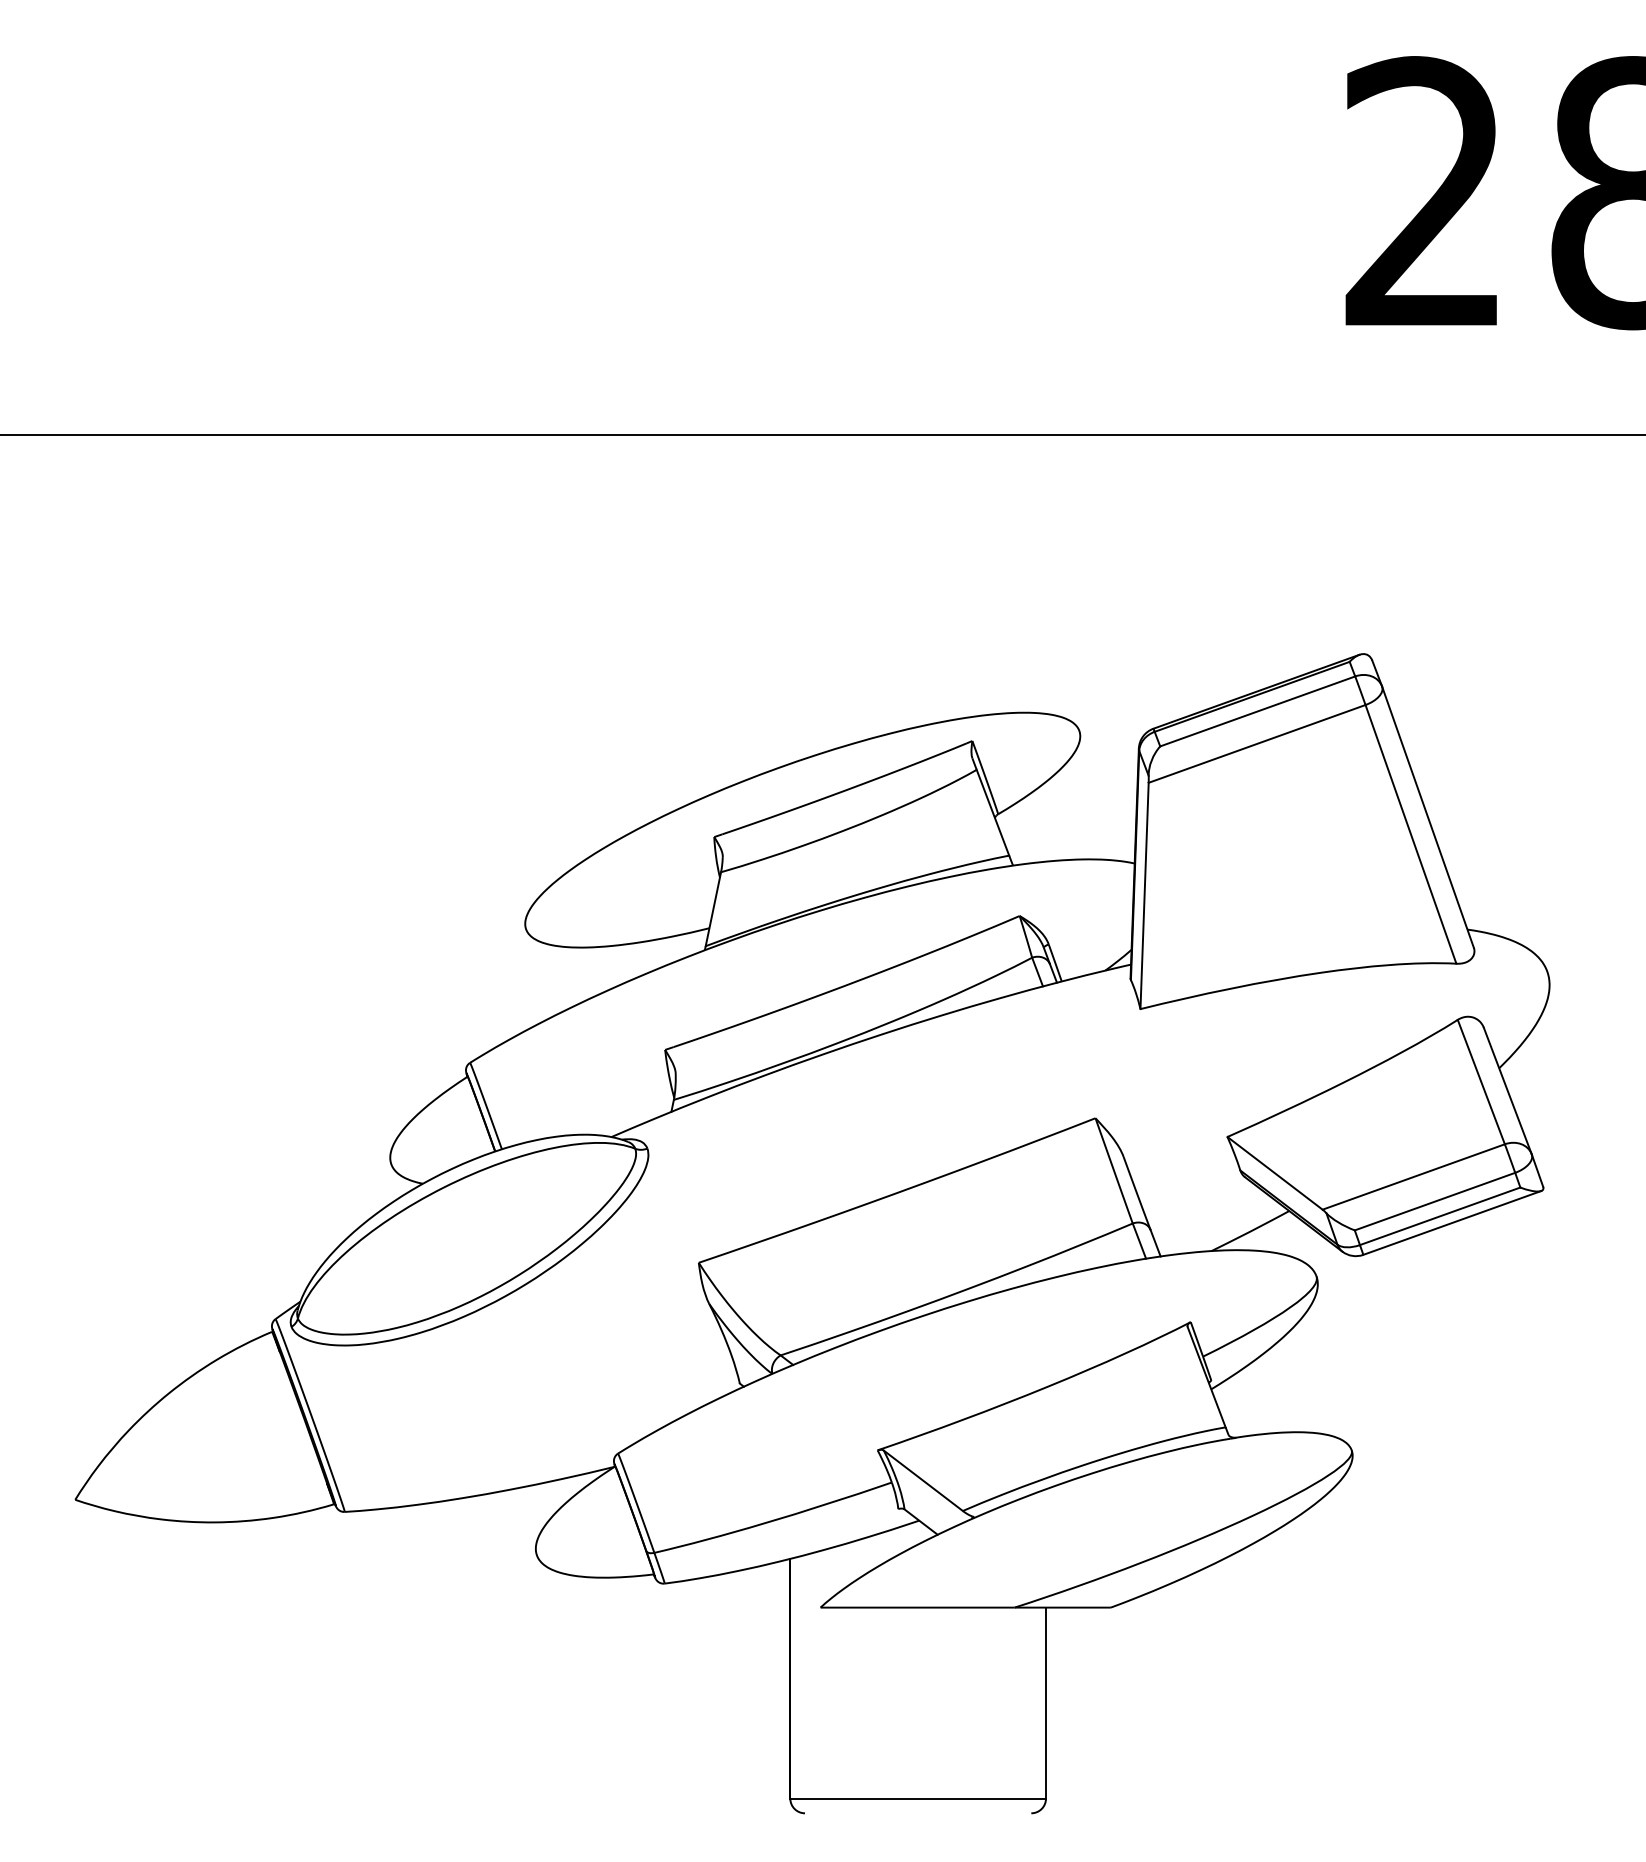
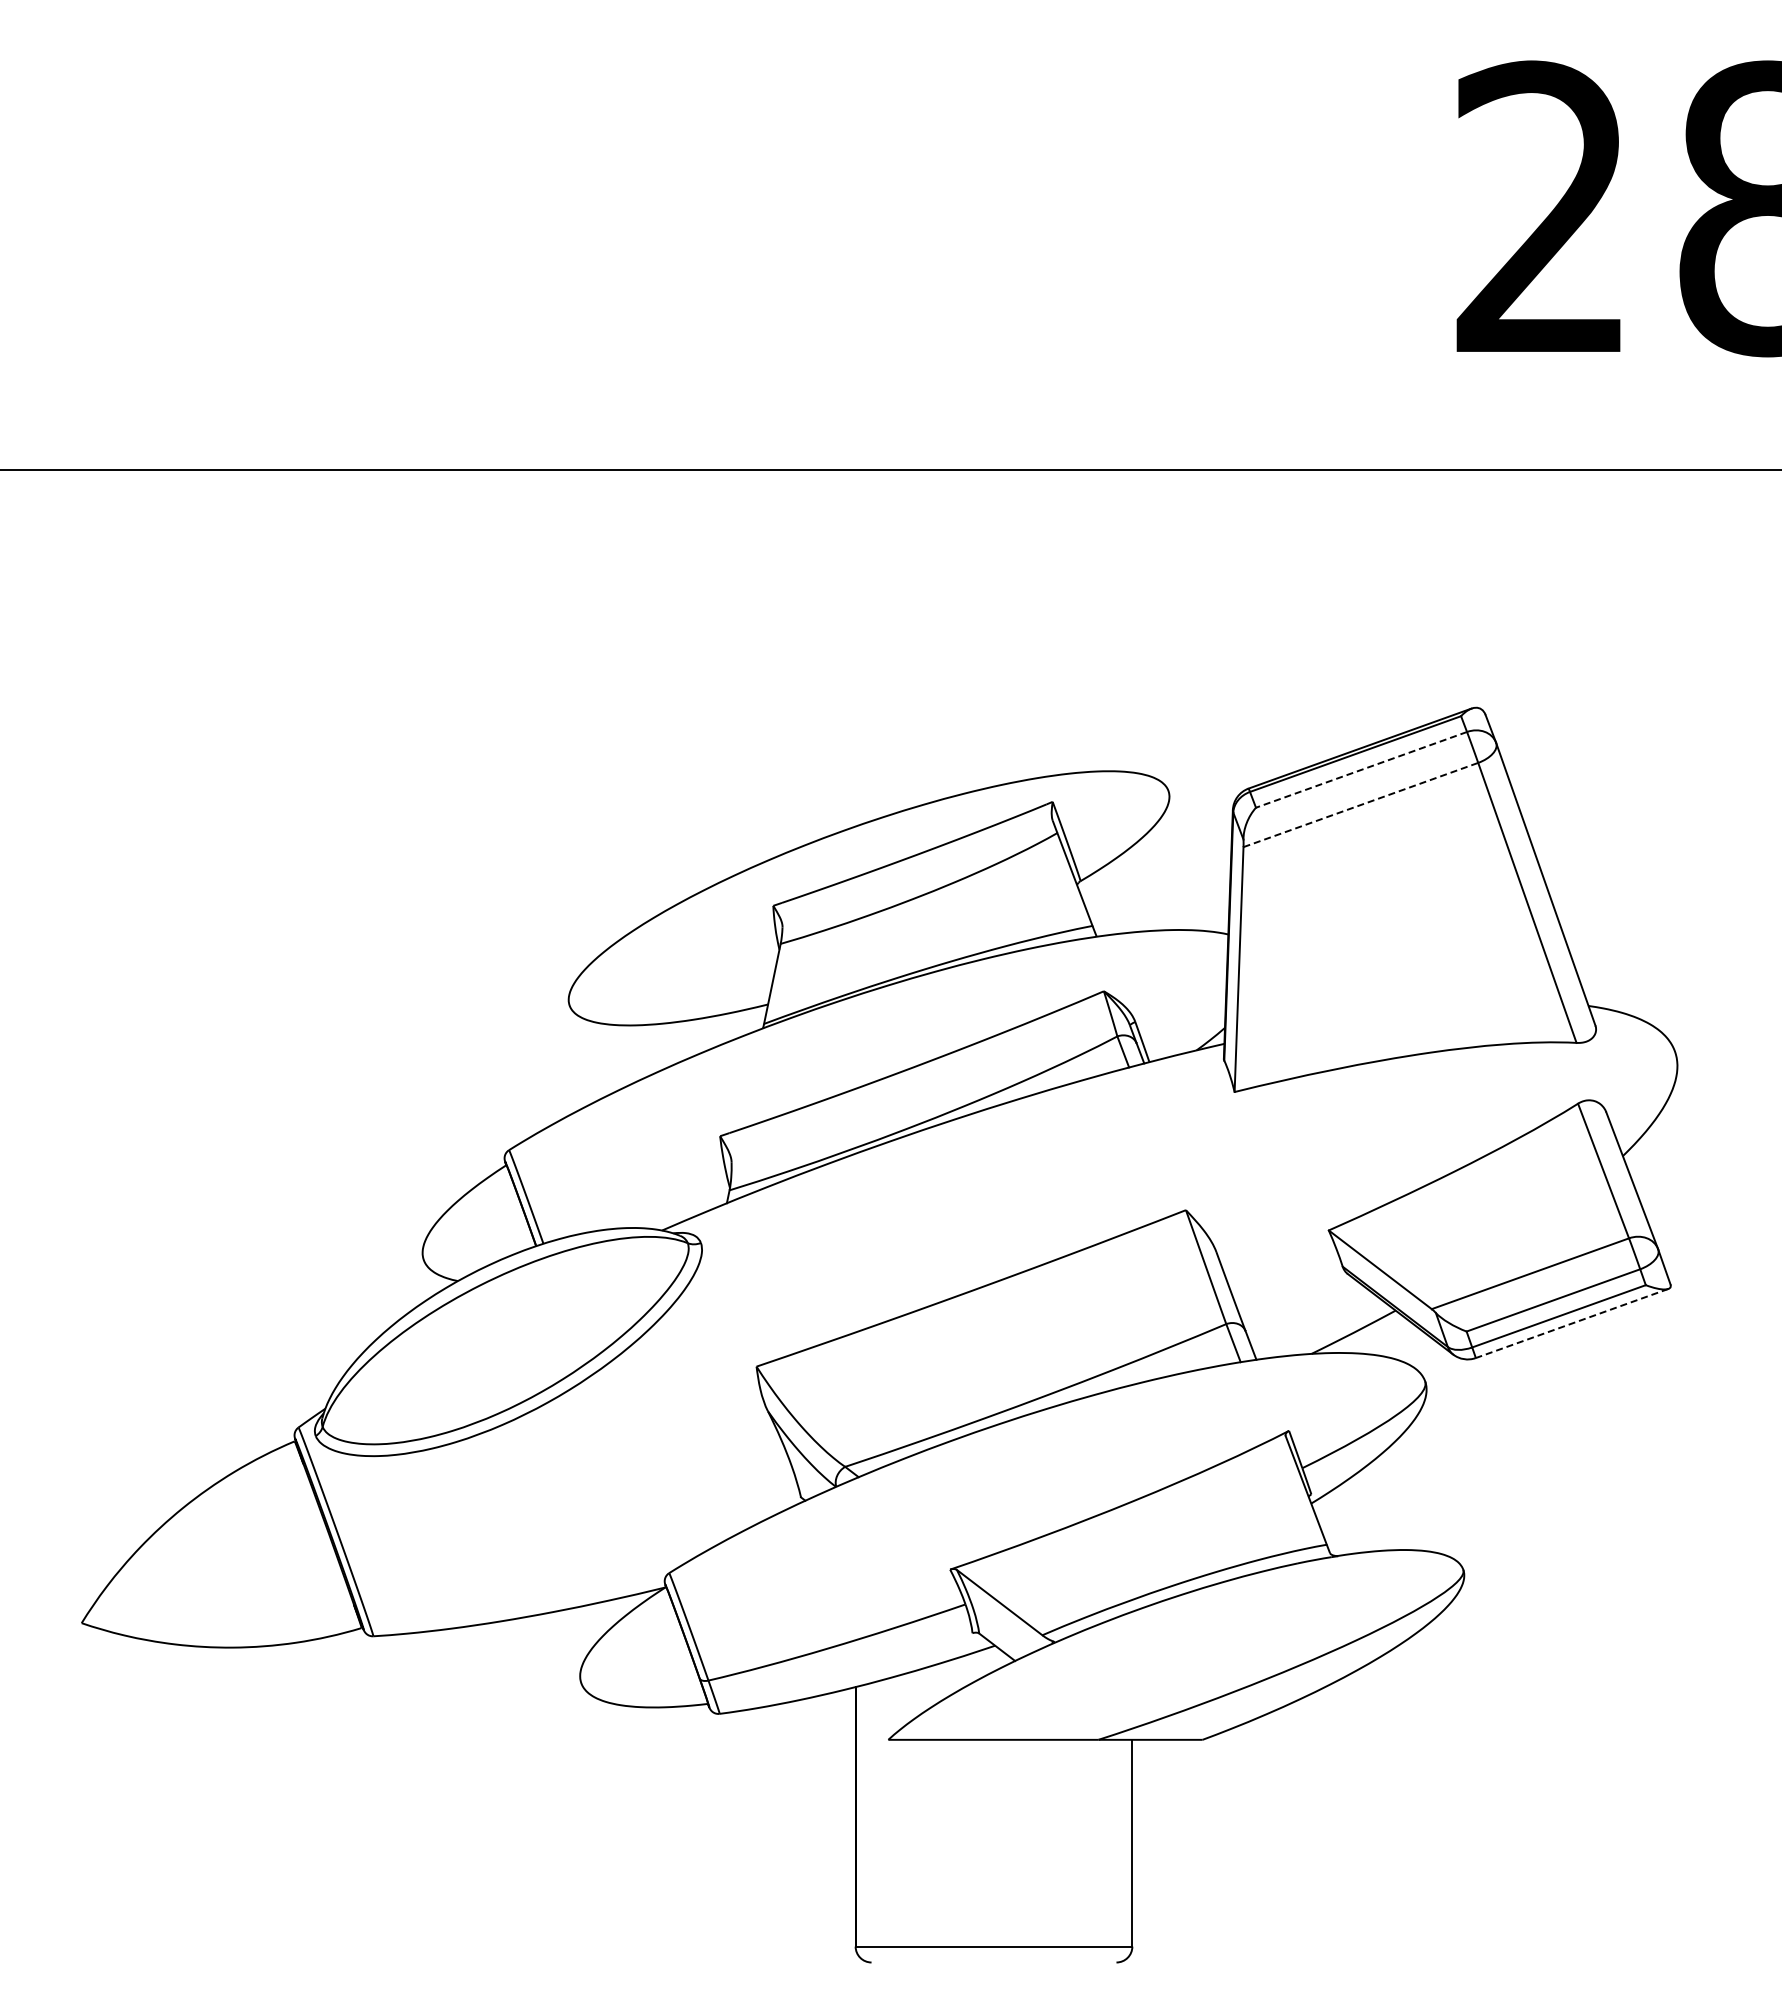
line: (1257, 712) -> (1361, 770), solid -> dashed
line: (1256, 744) -> (1360, 805), solid -> dashed
line: (1451, 1222) -> (1571, 1323), solid -> dashed

